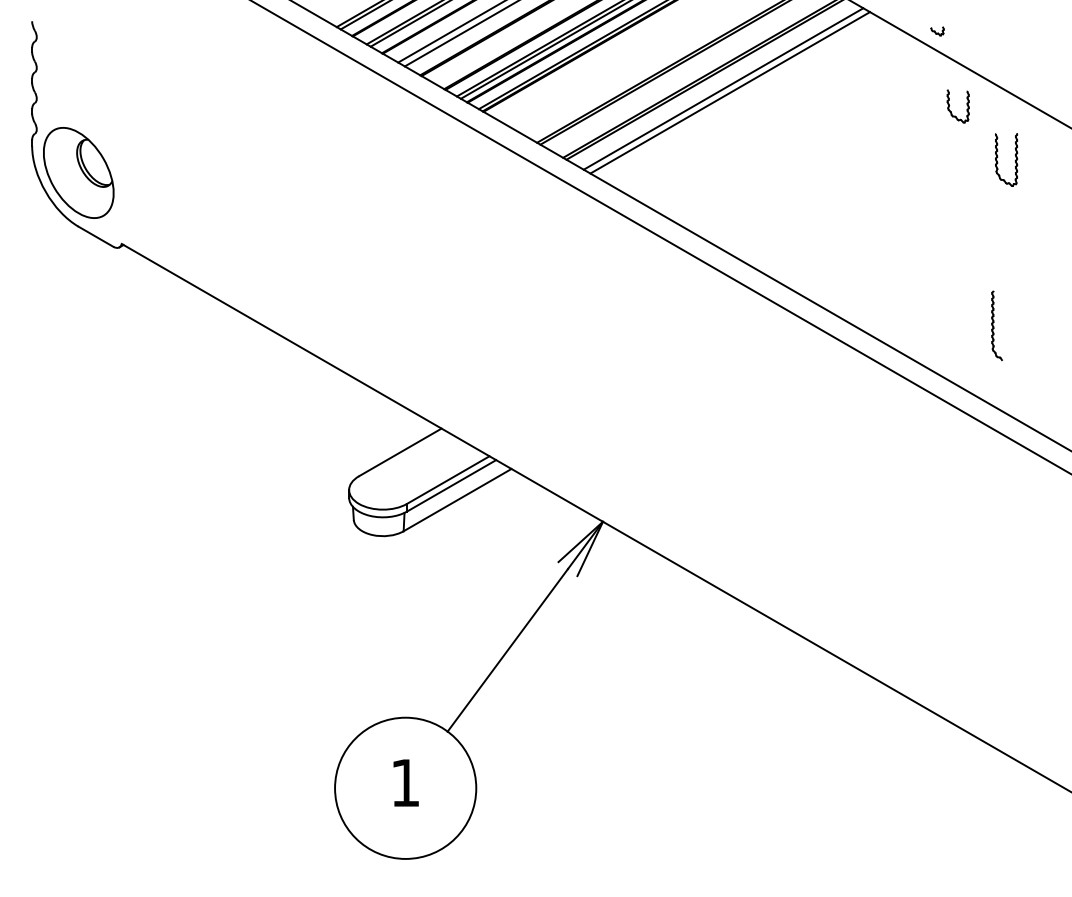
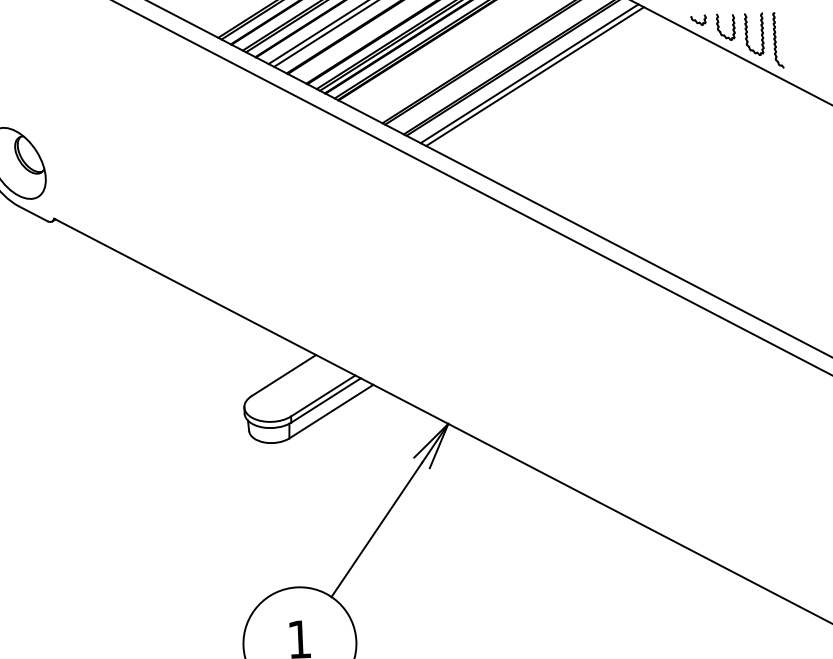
part: (937, 31) -> (698, 20), size x1.43
part: (951, 111) -> (720, 31), moved
part: (998, 157) -> (747, 32), moved
part: (996, 325) -> (777, 40), moved

